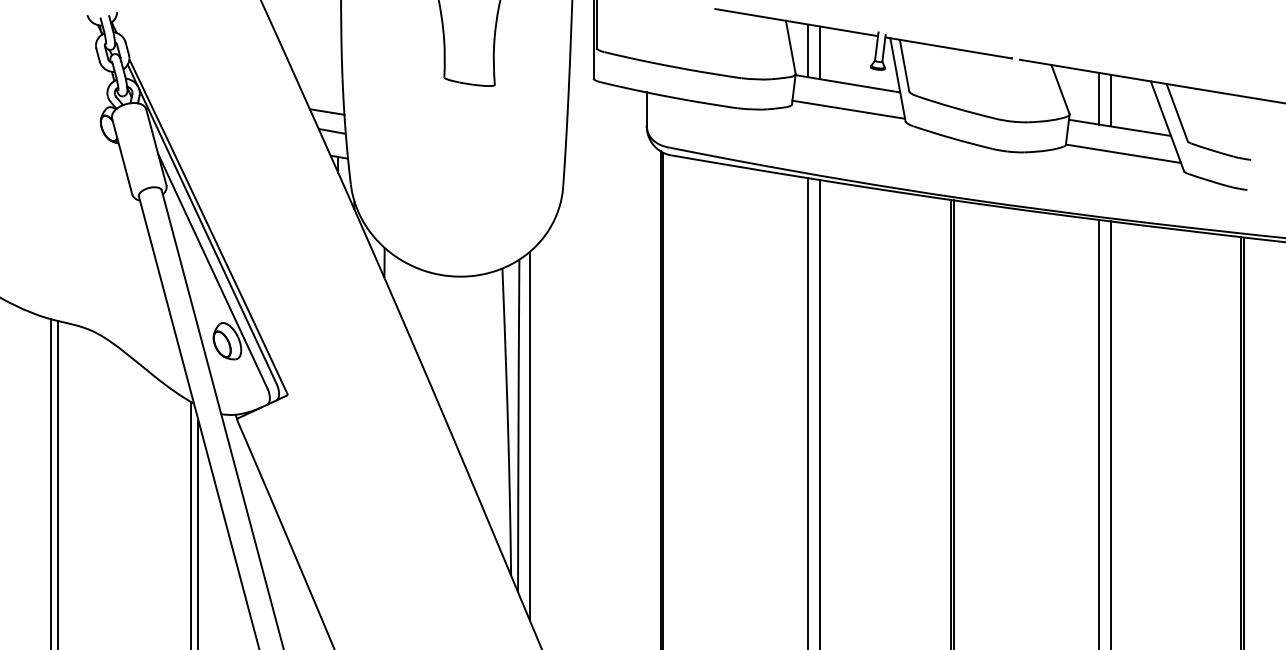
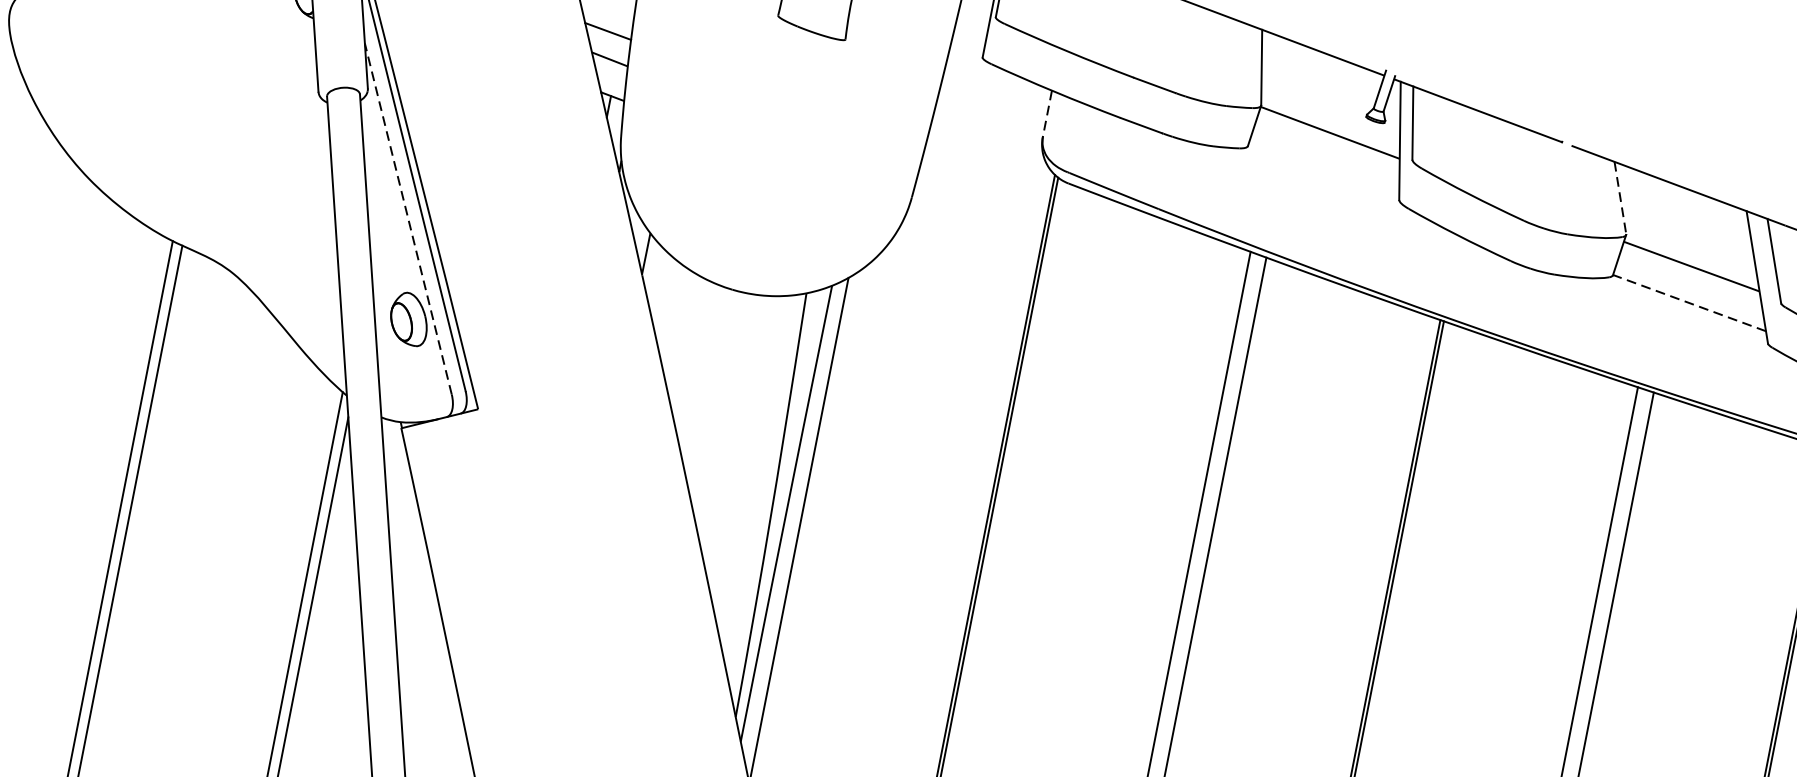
line: (808, 50) -> (1285, 76), removed
line: (820, 52) -> (1301, 82), removed
line: (1060, 89) -> (1620, 197), solid -> dashed
line: (1098, 98) -> (1670, 220), removed
line: (1110, 100) -> (1686, 226), removed
line: (646, 109) -> (1046, 113), solid -> dashed
line: (848, 109) -> (1324, 168), removed
line: (1123, 153) -> (1689, 302), solid -> dashed
line: (212, 270) -> (408, 218), solid -> dashed

